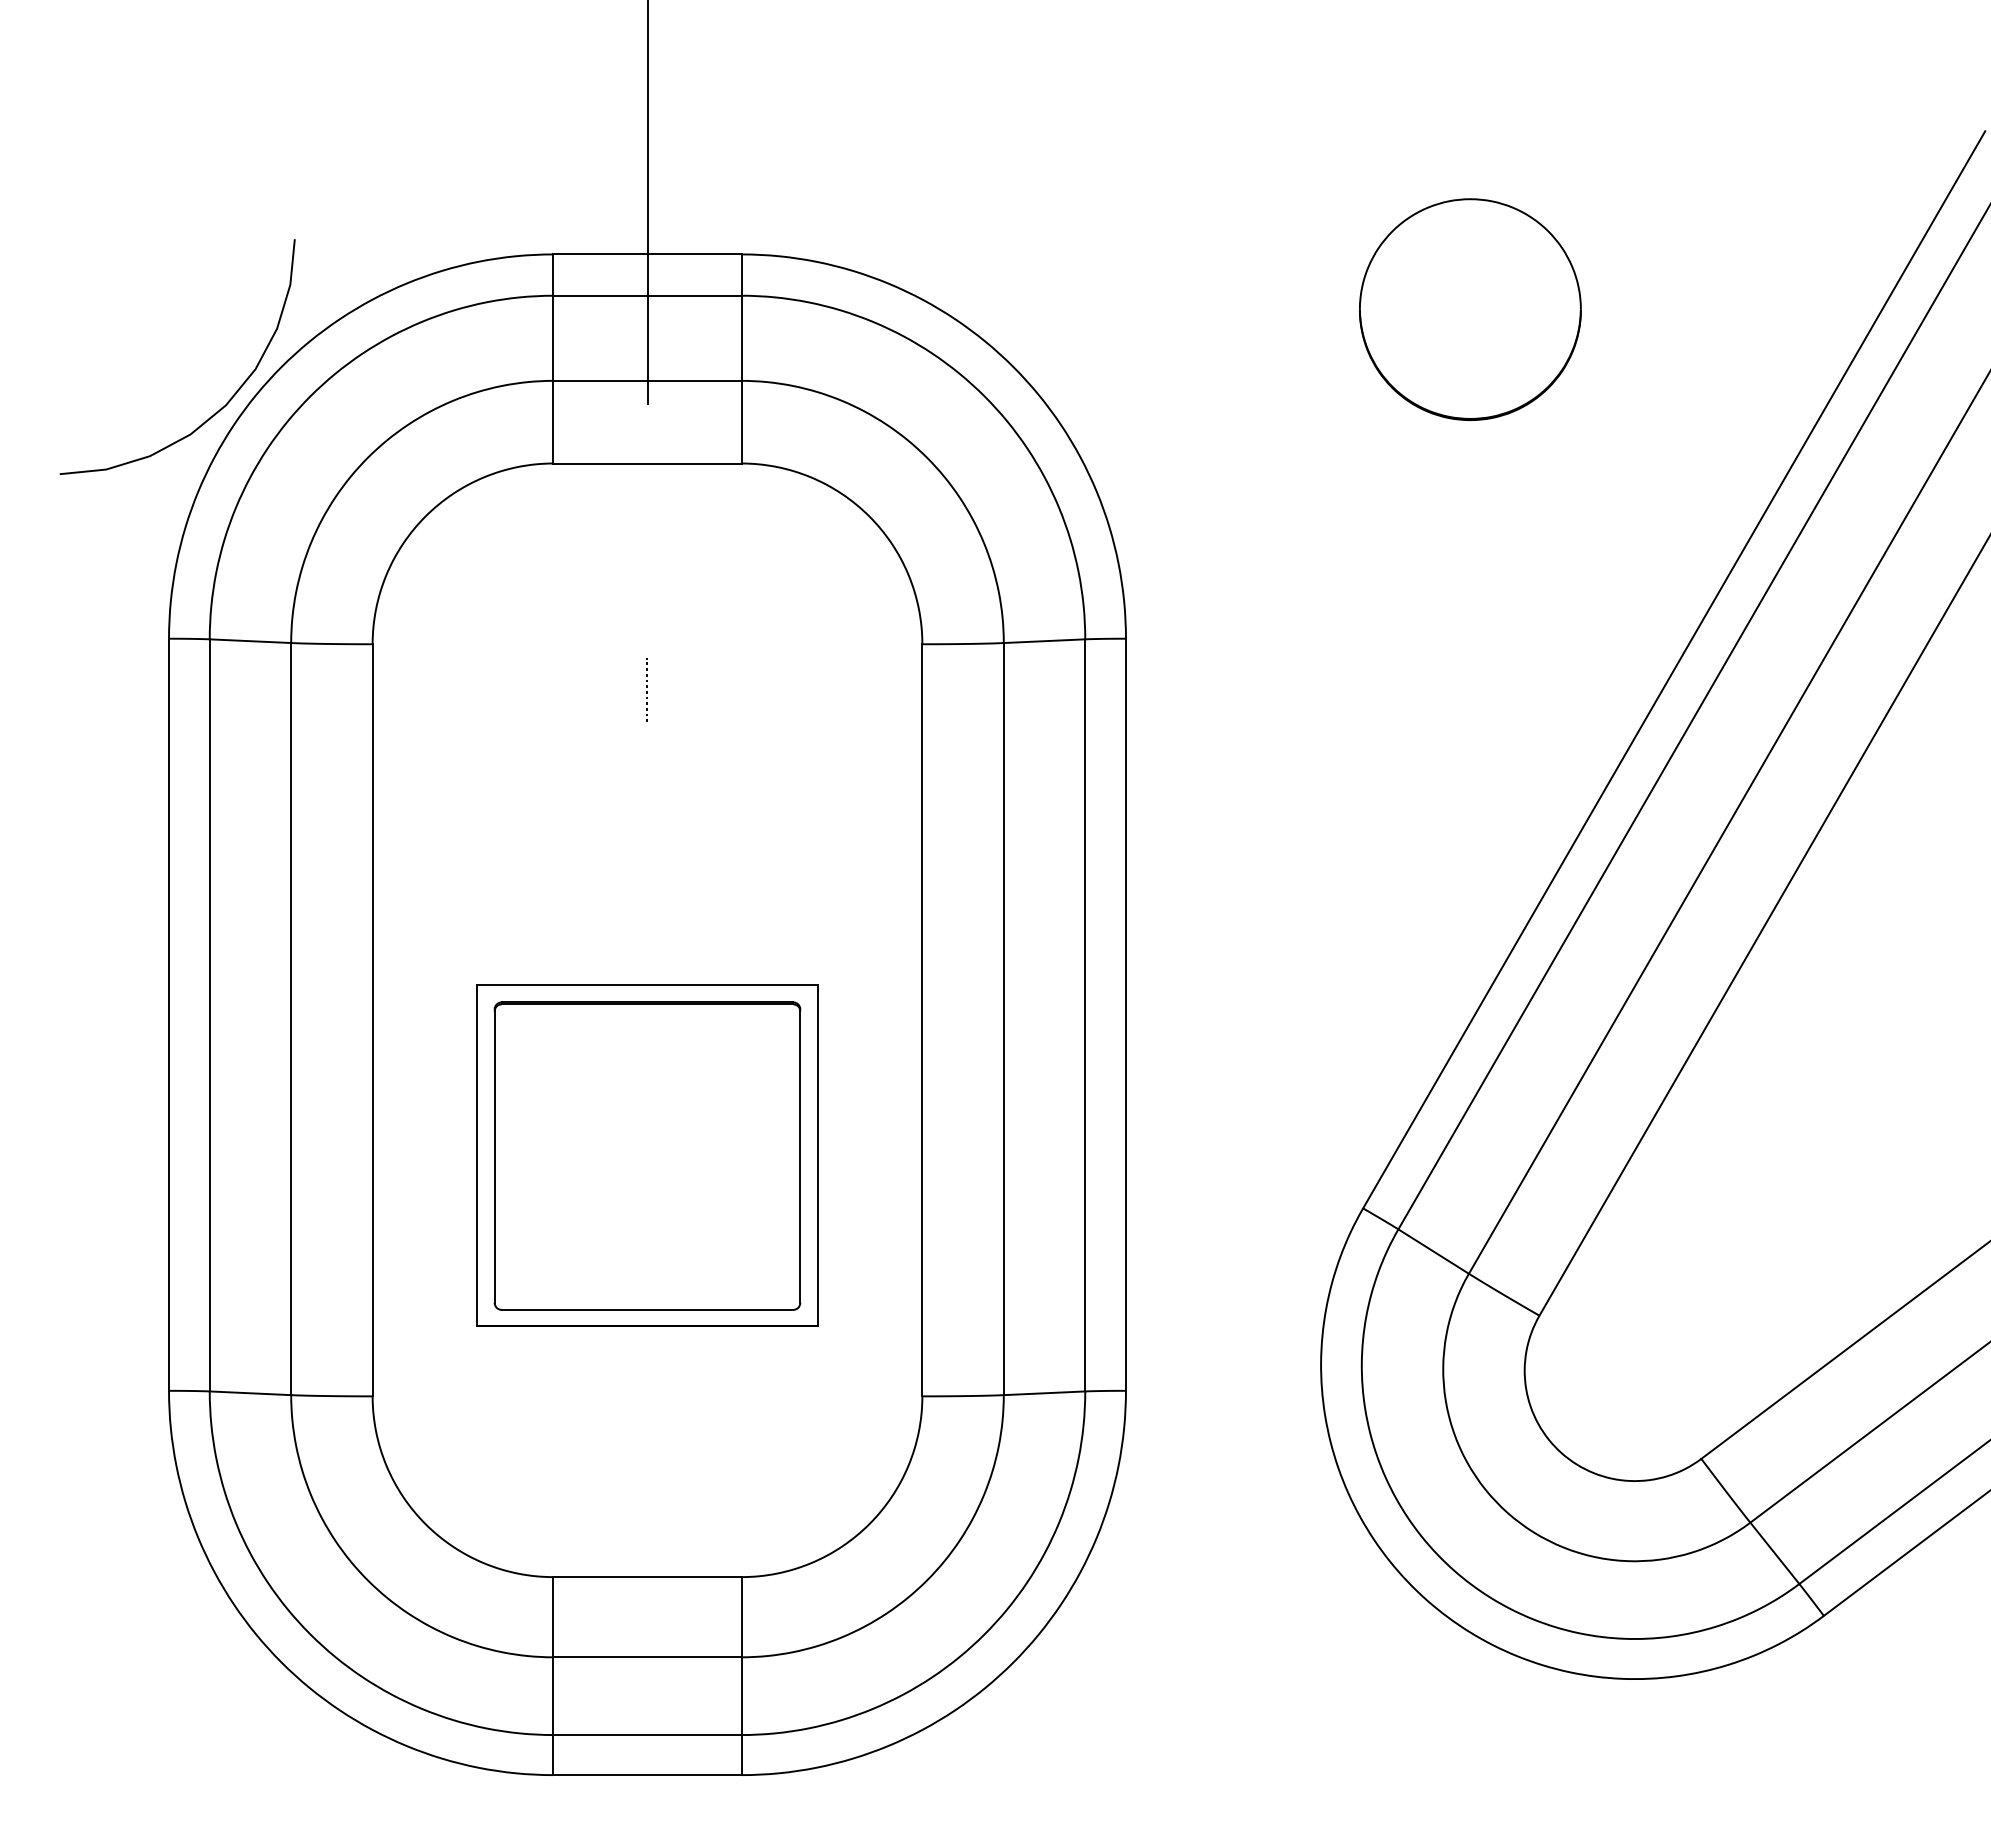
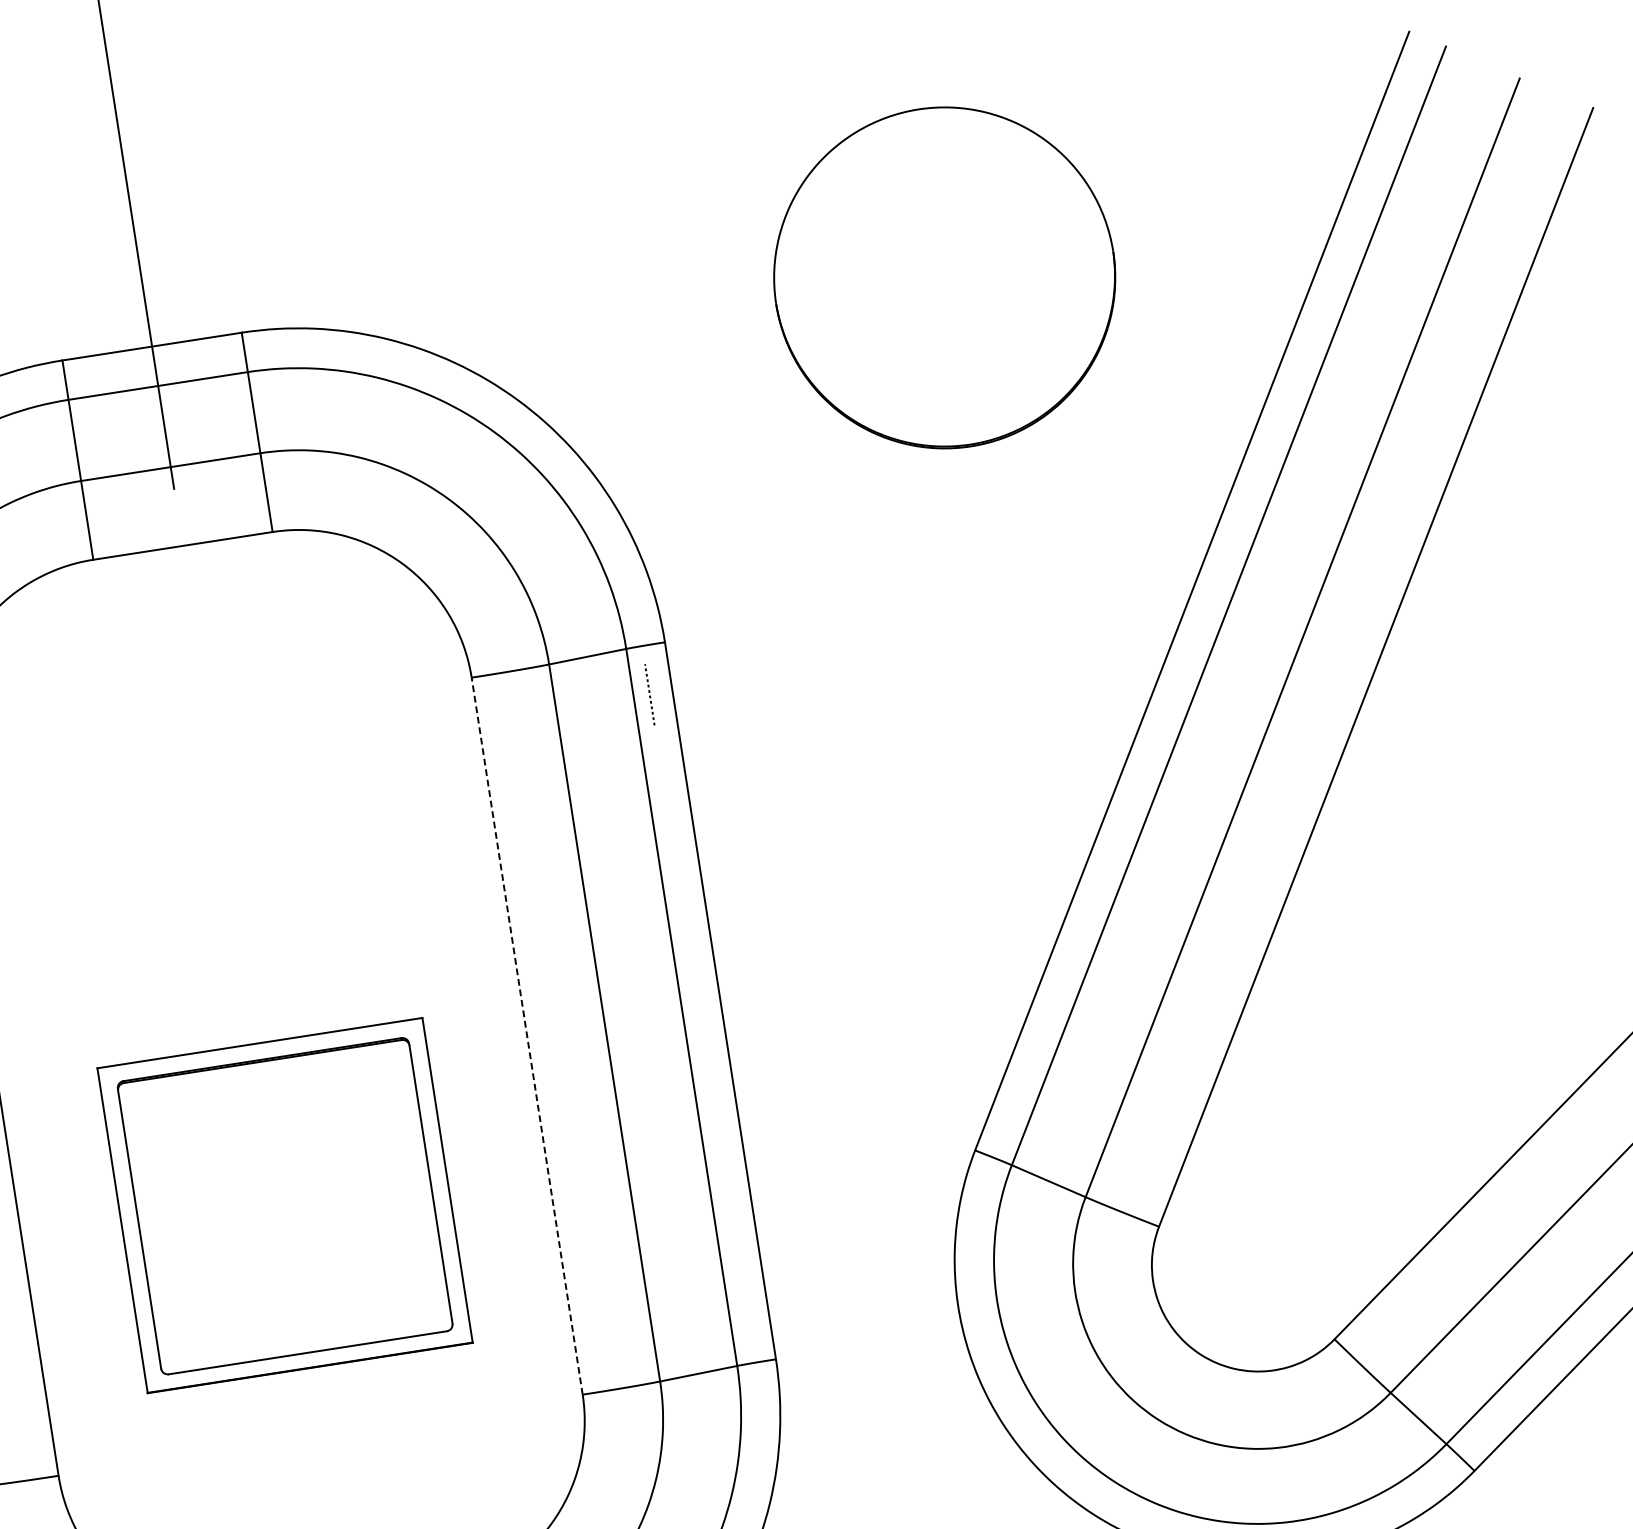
part: (1470, 309) -> (944, 277), size x1.6
line: (646, 687) -> (648, 692), moved
line: (922, 1019) -> (527, 1035), solid -> dashed

